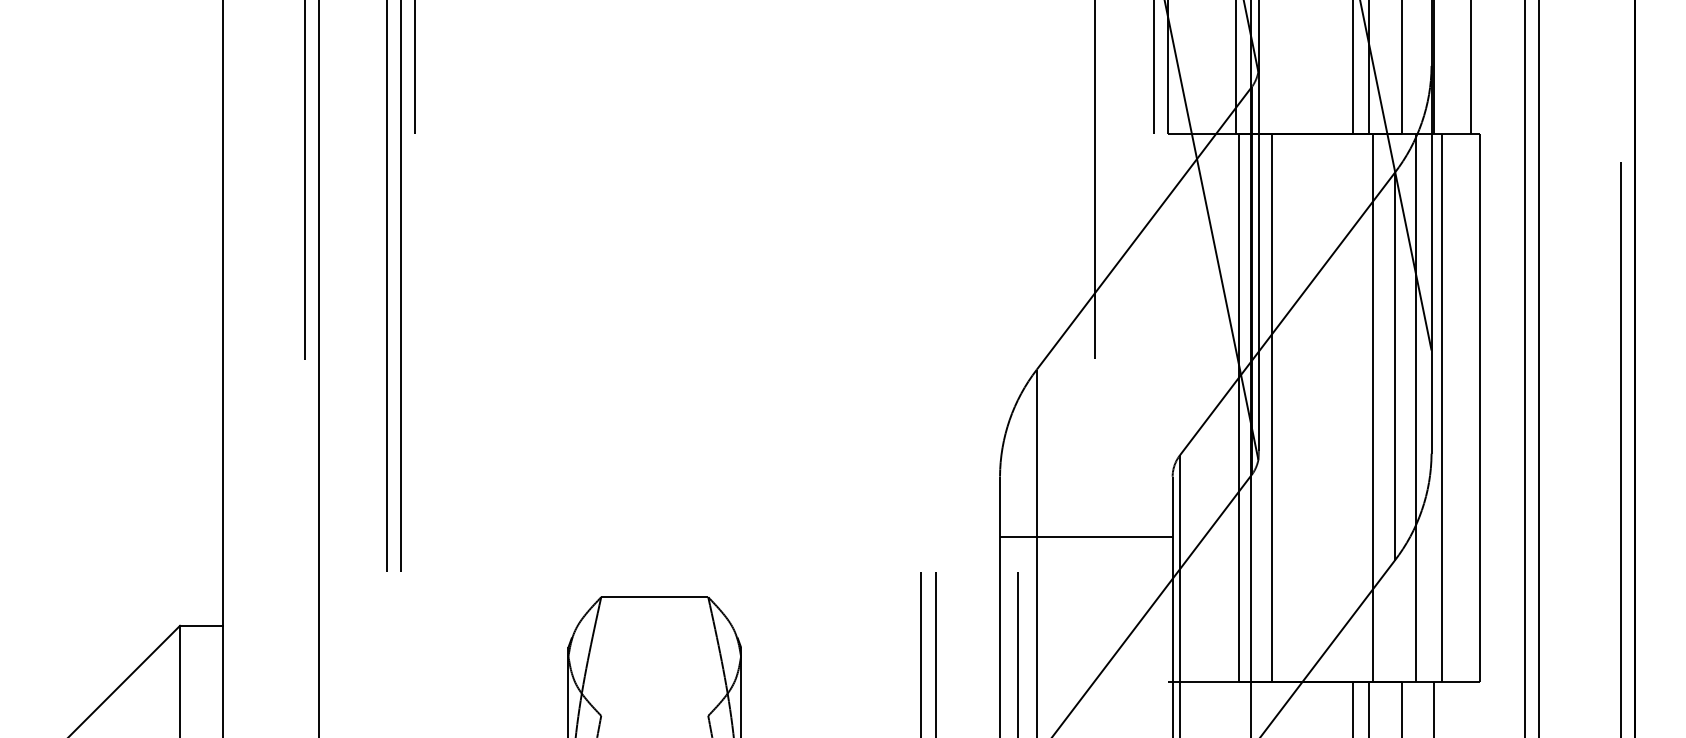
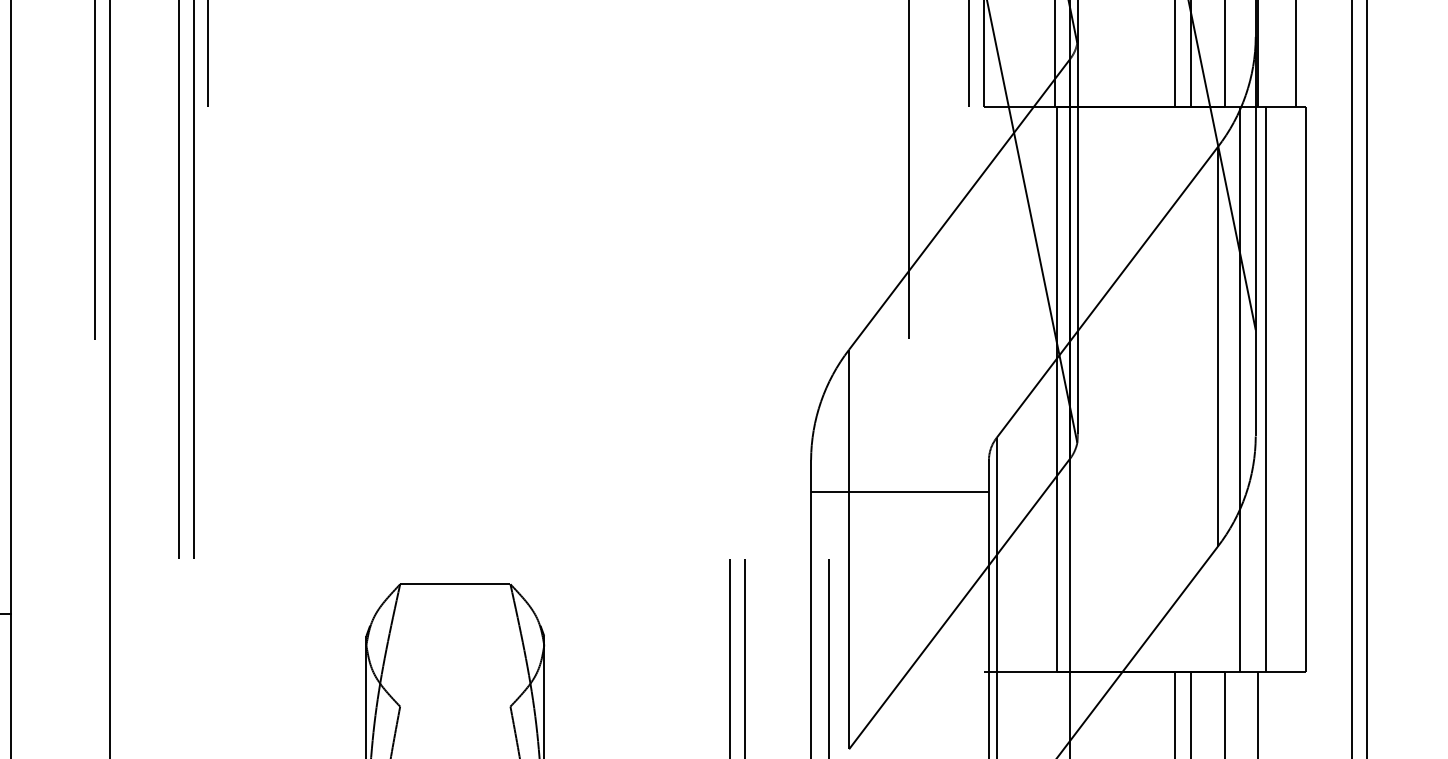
line: (1271, 407) -> (1090, 388), removed
line: (1373, 407) -> (1195, 388), removed
line: (1086, 537) -> (900, 491), moved

